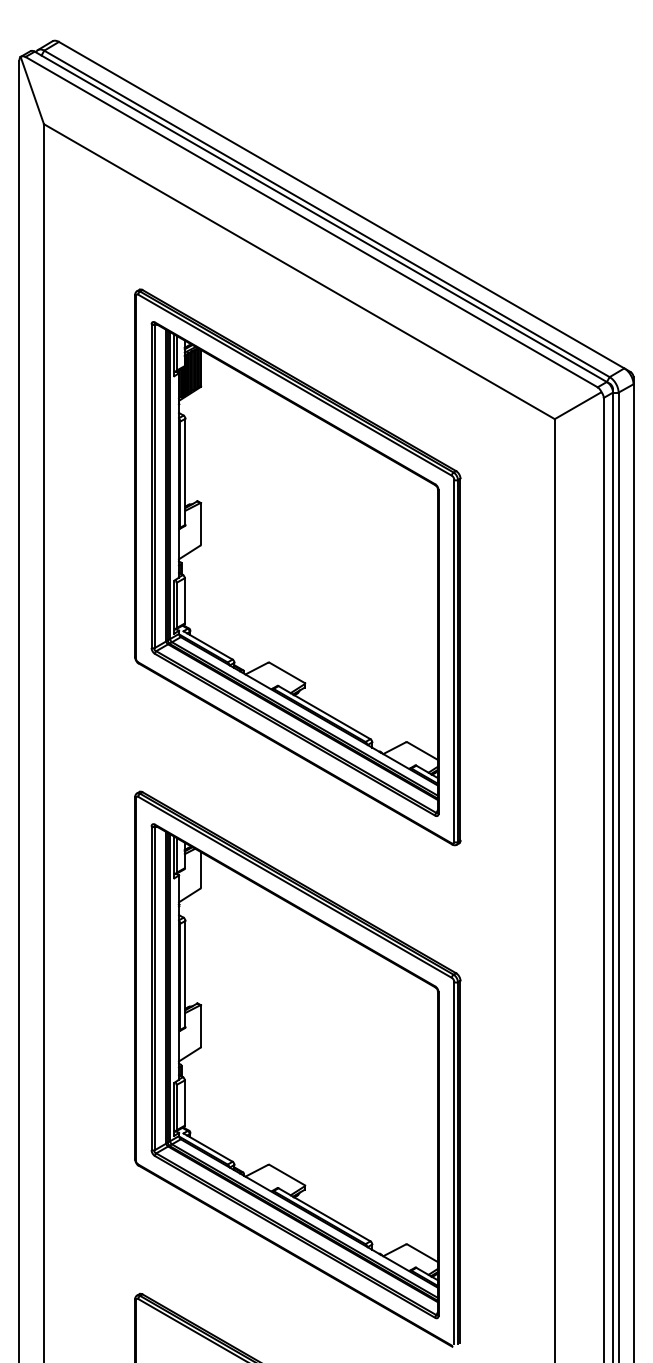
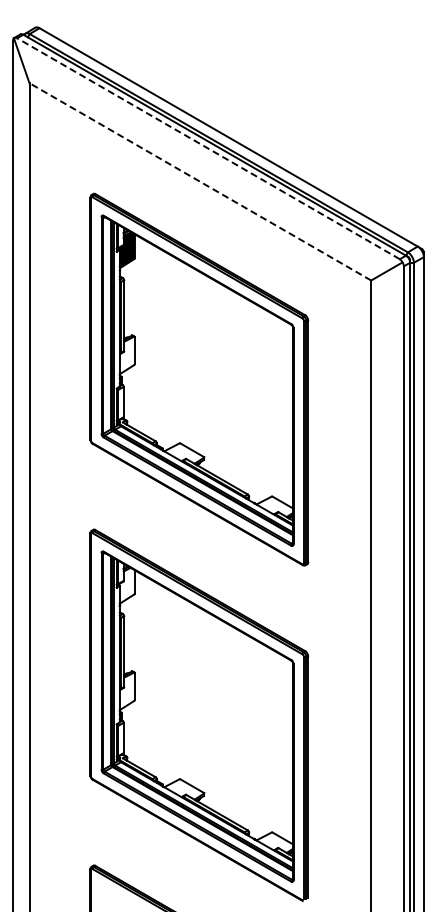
line: (311, 221) -> (208, 148), solid -> dashed
line: (298, 271) -> (199, 181), solid -> dashed

